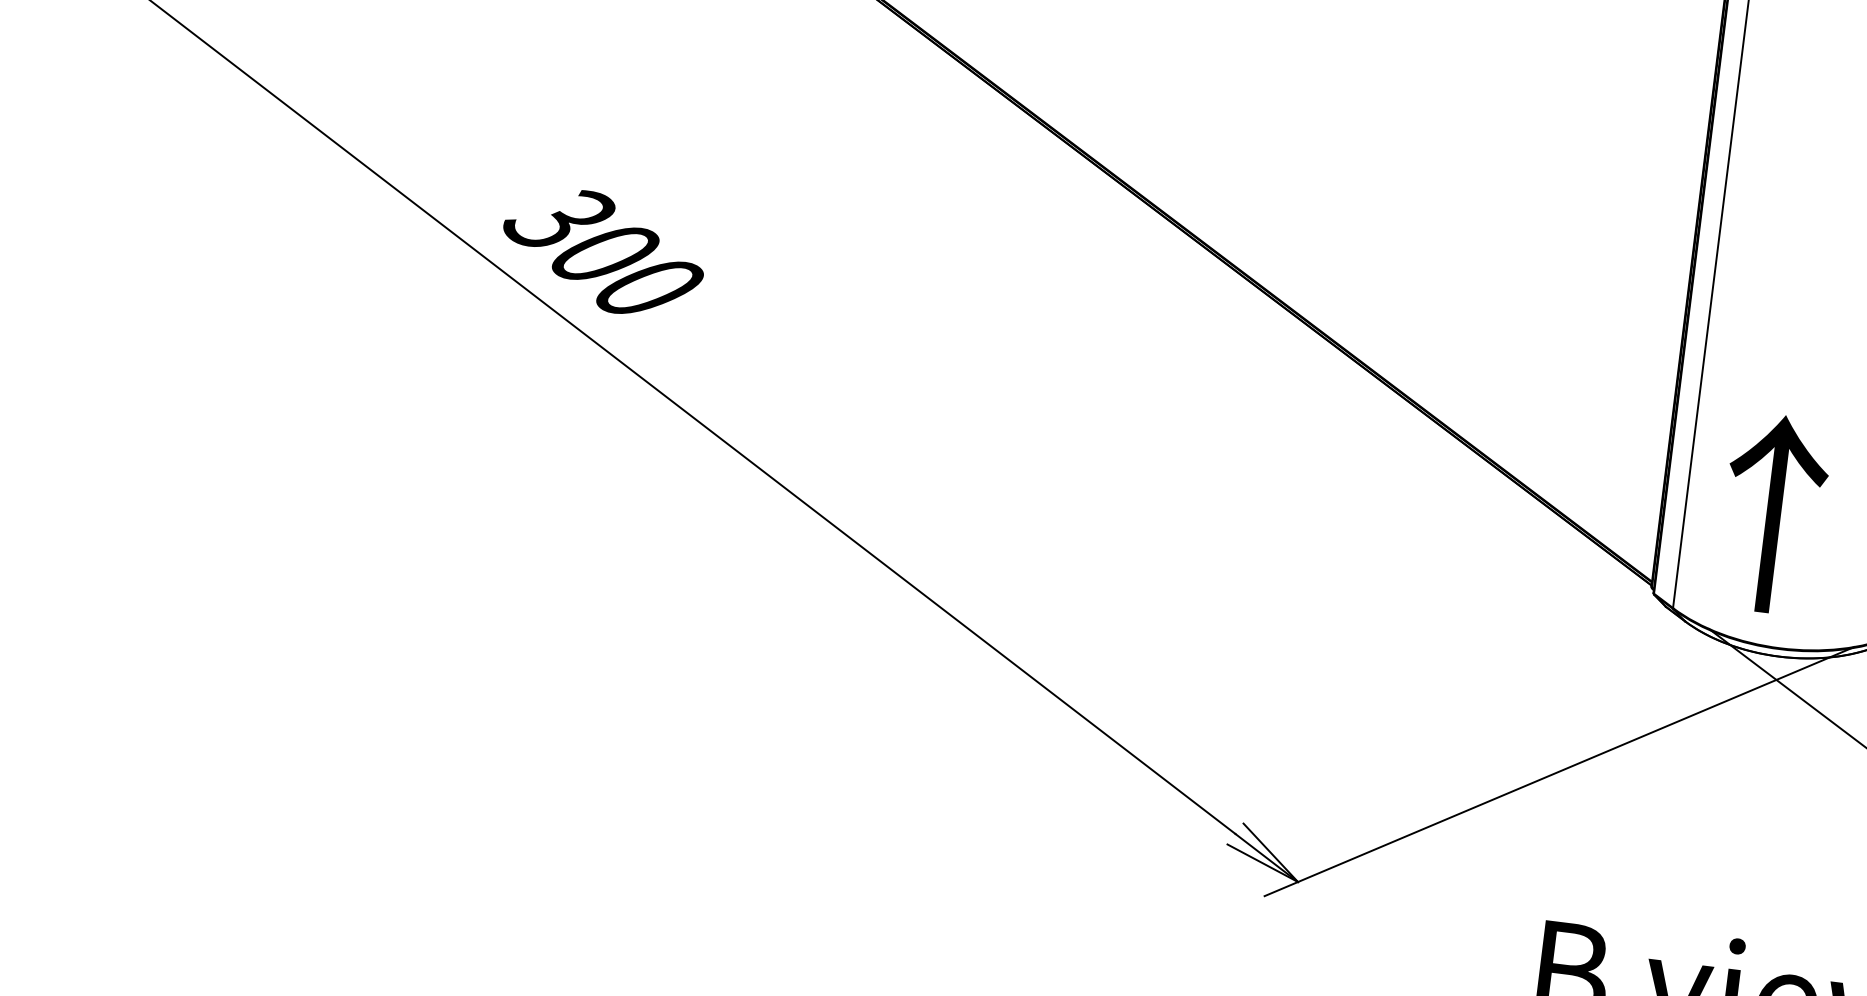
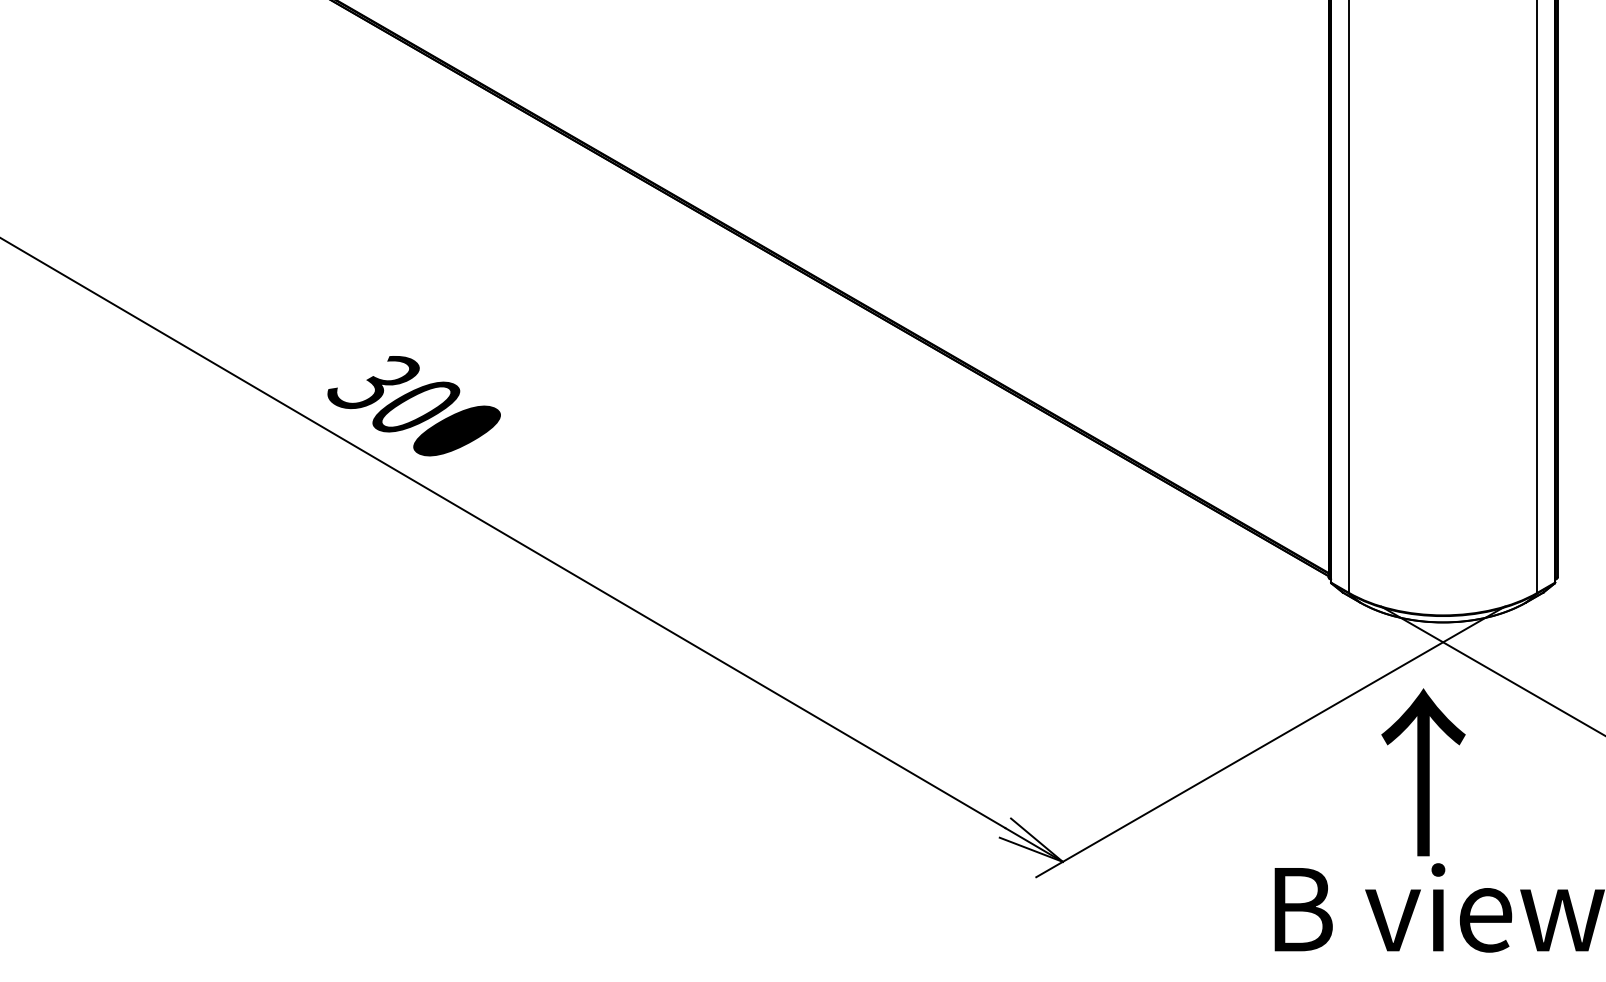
text: (1773, 514) -> (1423, 772), moved

